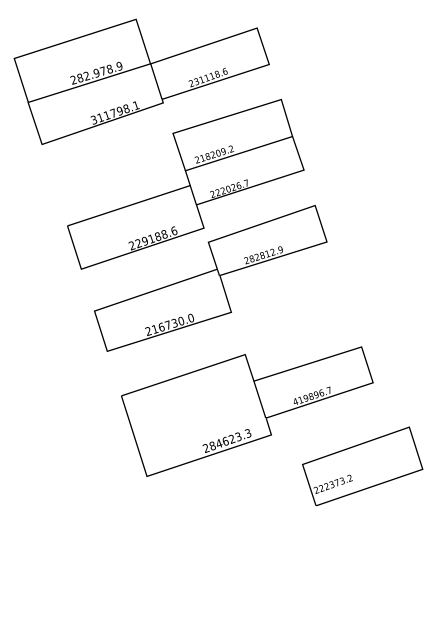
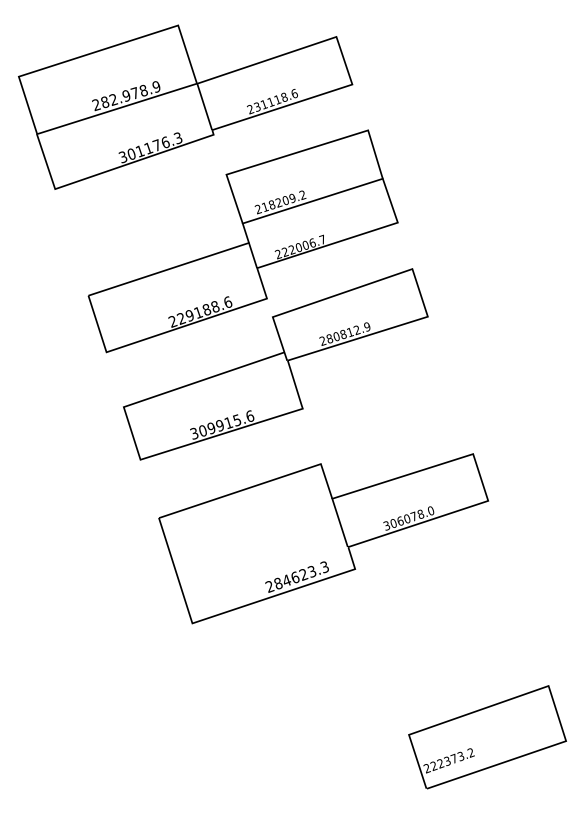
text: (118, 111) -> (154, 146), 311798.1 -> 301176.3
text: (233, 187) -> (305, 245), 222026.7 -> 222006.7
text: (257, 257) -> (336, 336), 282812.9 -> 280812.9
text: (169, 324) -> (221, 424), 216730.0 -> 309915.6
text: (312, 396) -> (408, 518), 419896.7 -> 306078.0
text: (362, 466) -> (487, 737), moved

